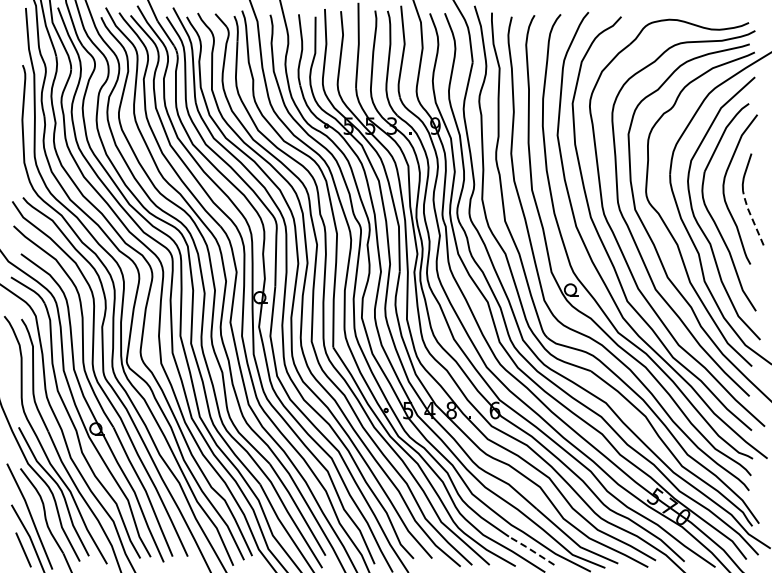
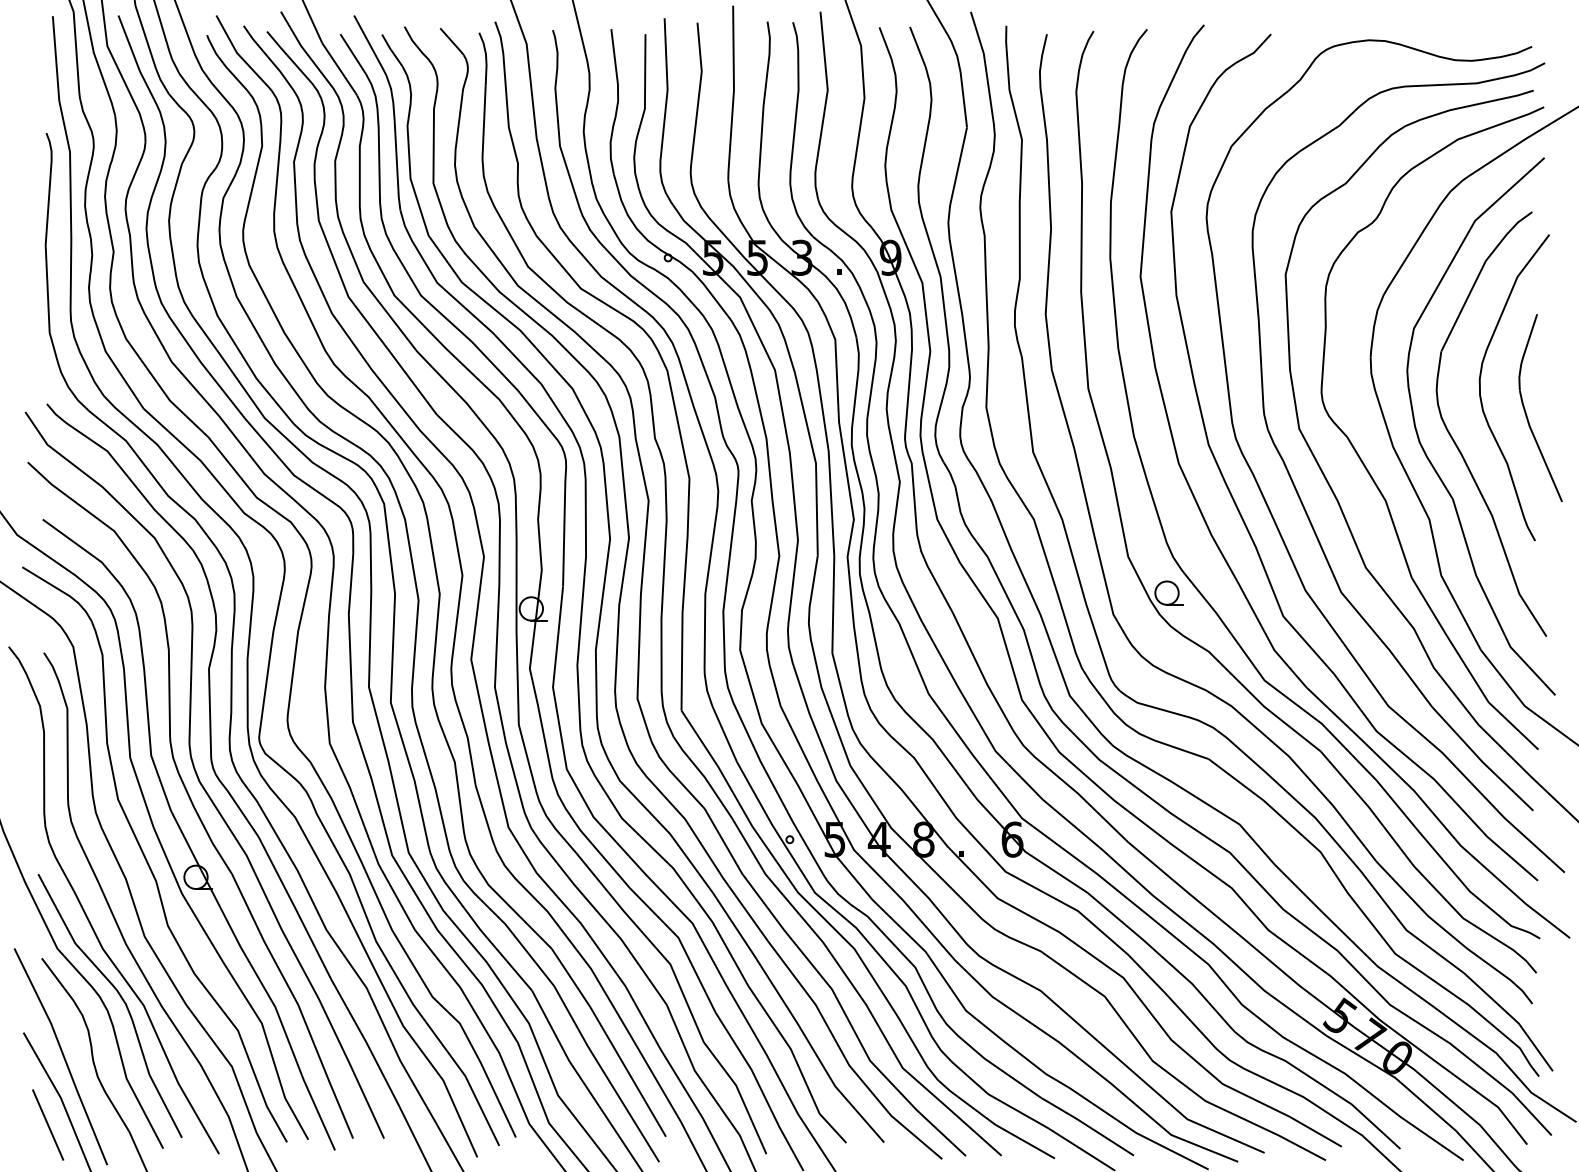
line: (751, 217) -> (1537, 444), dashed -> solid
line: (531, 550) -> (1087, 1126), dashed -> solid

